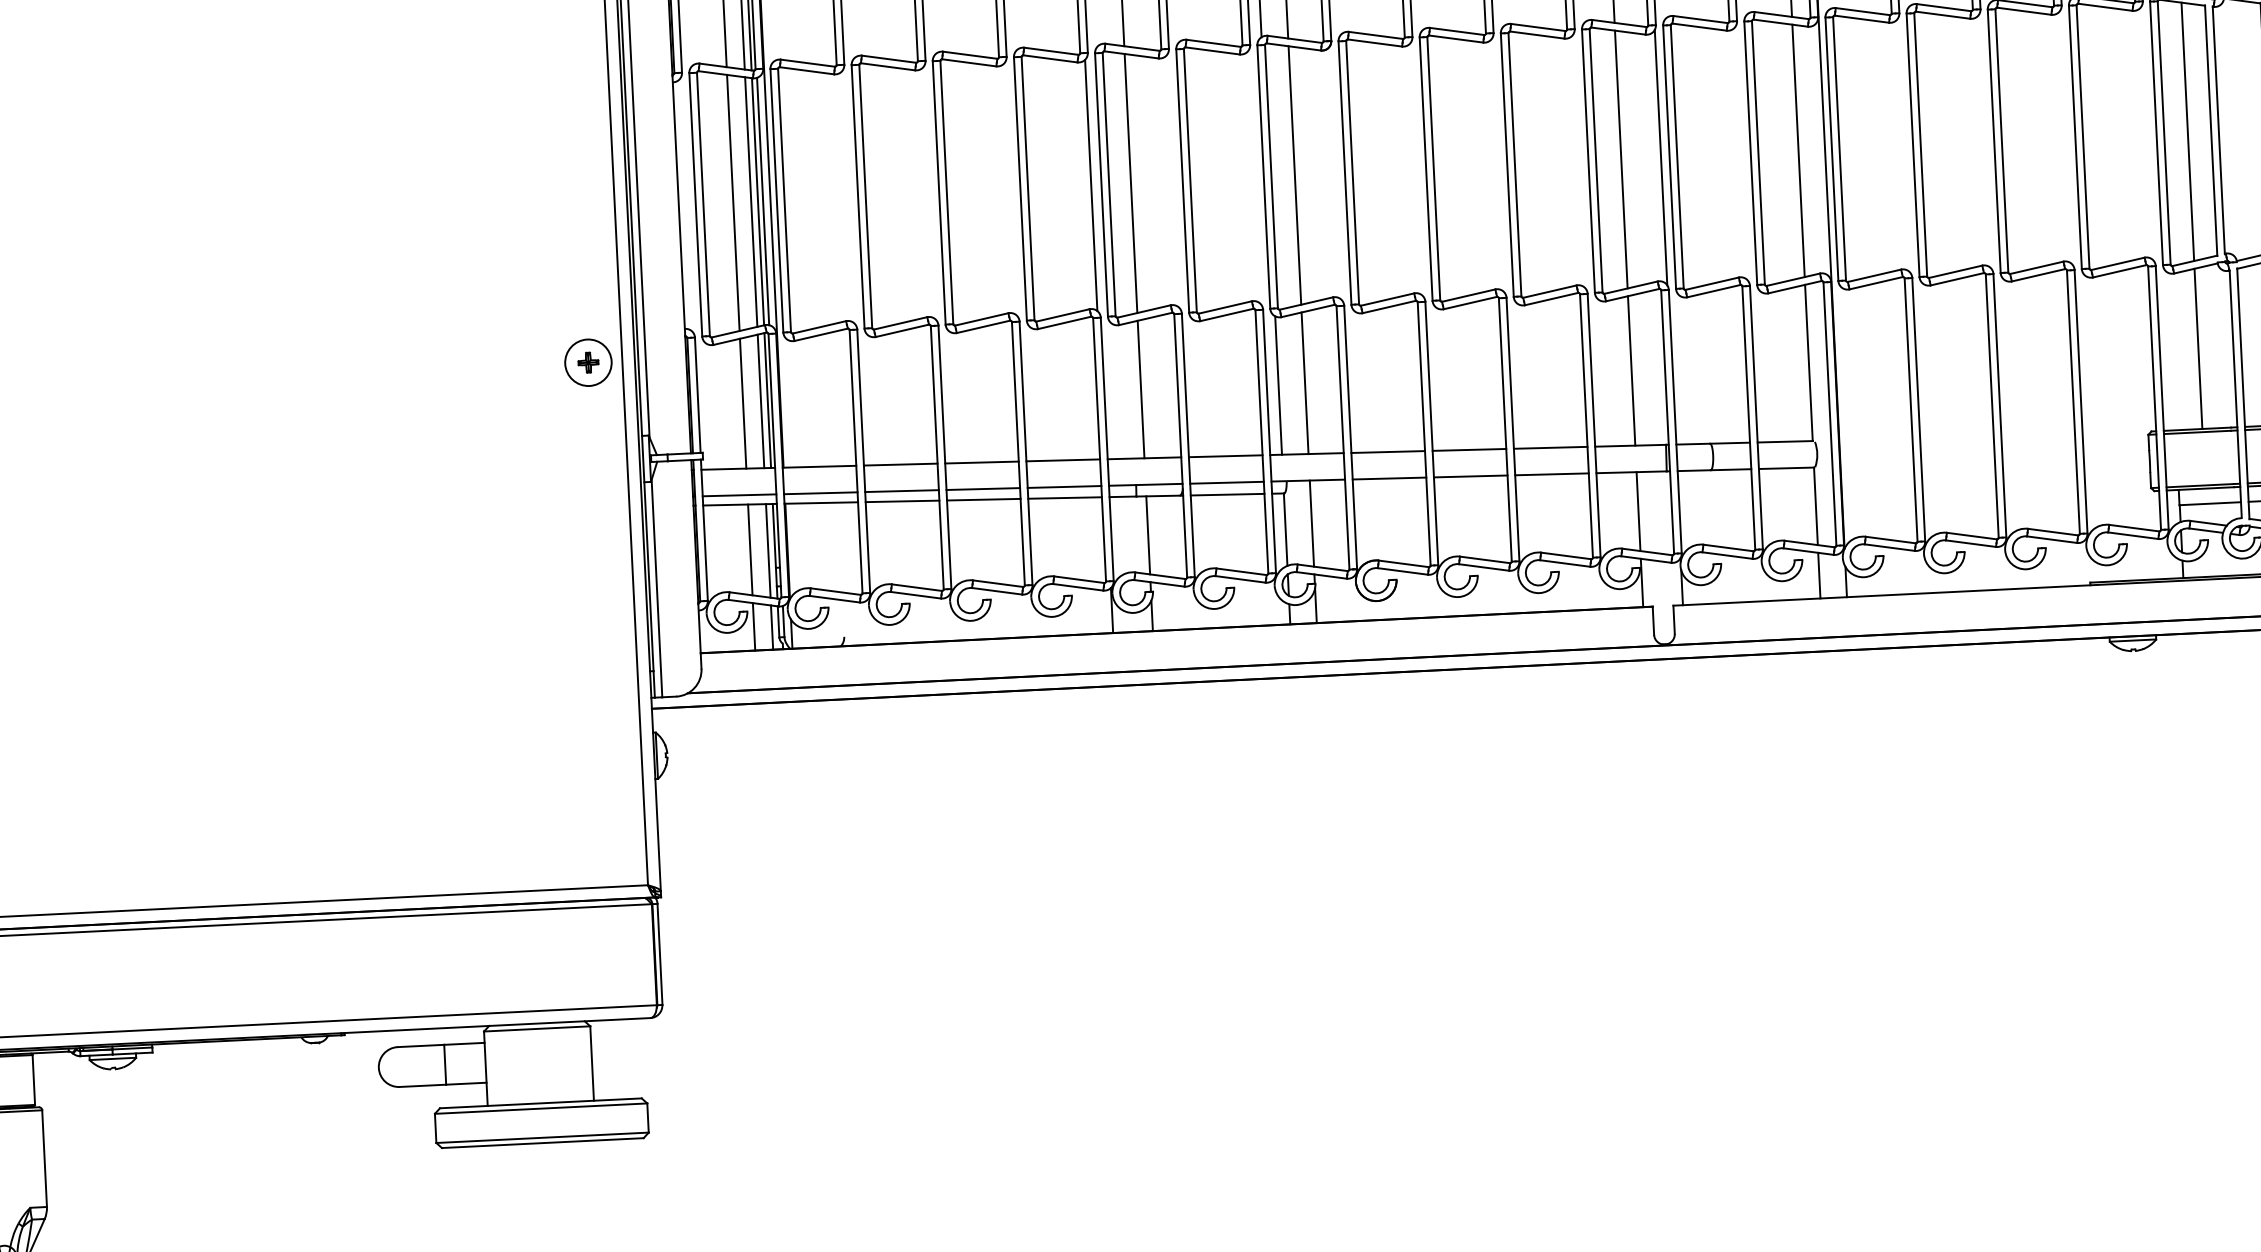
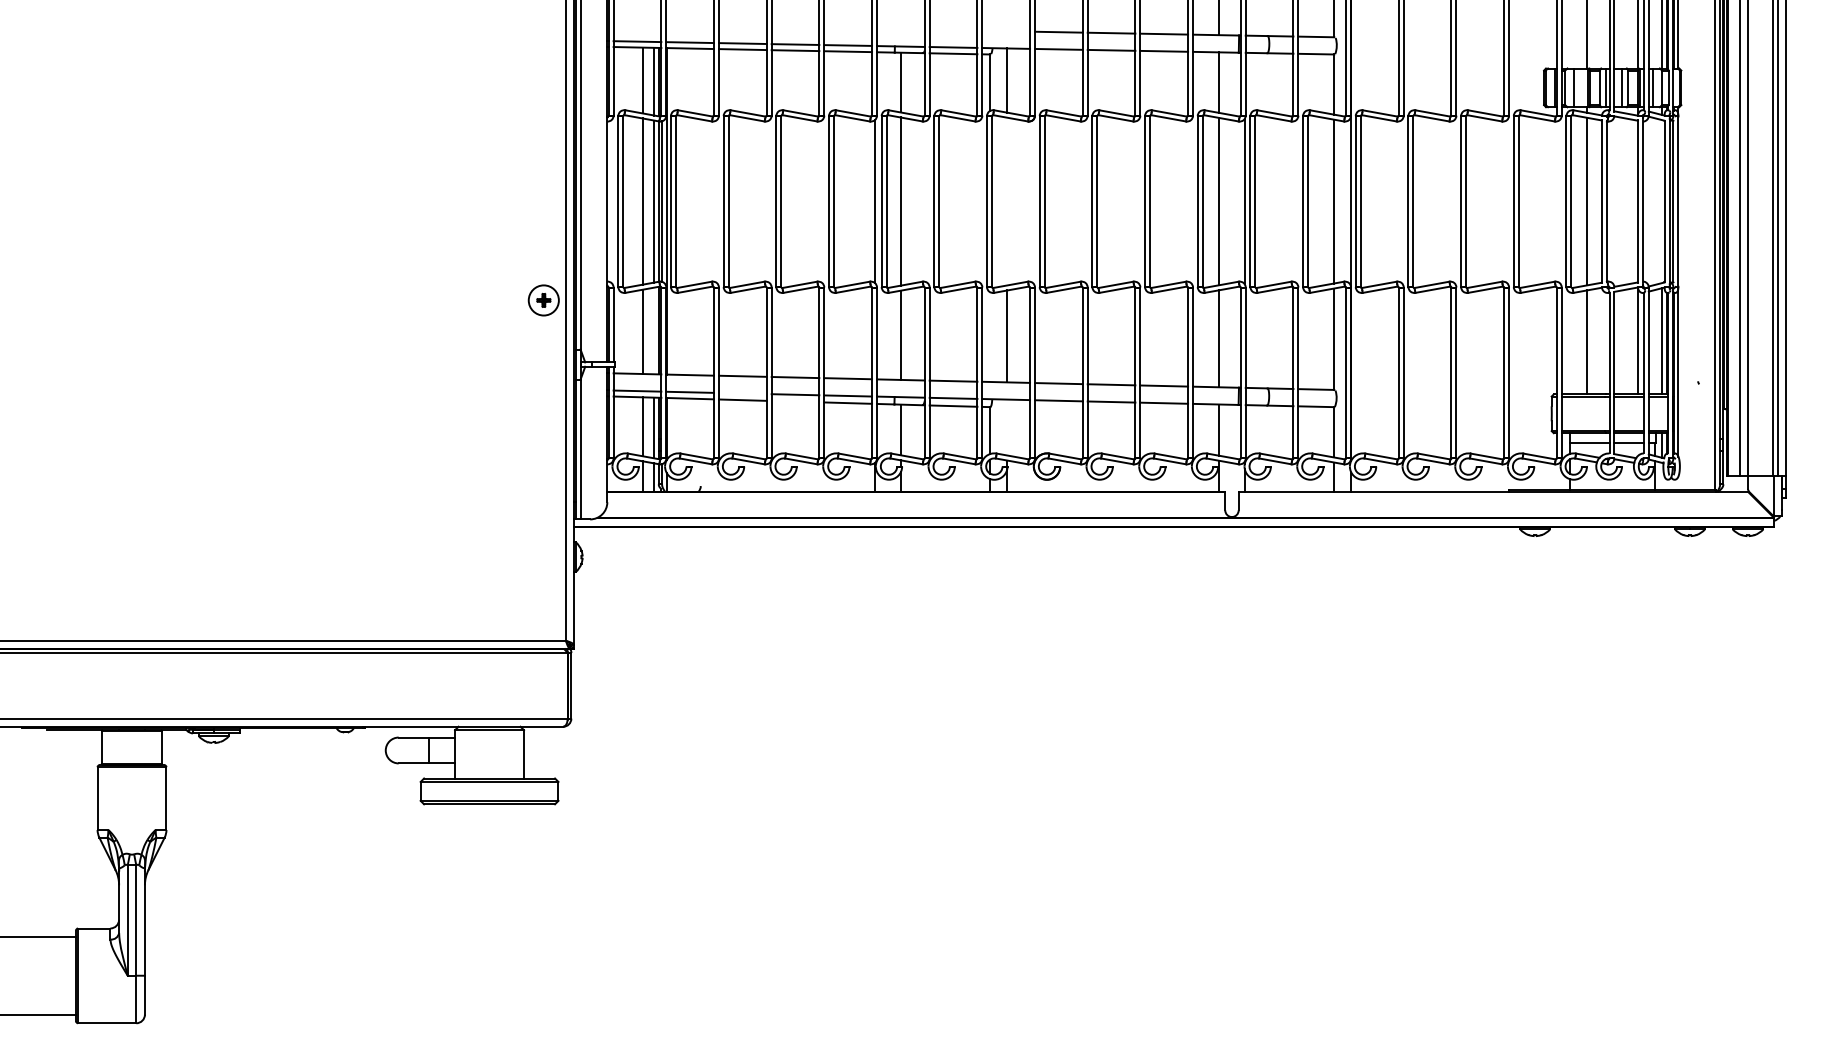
line: (1295, 175) -> (1007, 201), removed
line: (1279, 386) -> (990, 337), removed
line: (761, 400) -> (654, 330), removed
line: (901, 491) -> (742, 393), removed
line: (983, 499) -> (795, 401), removed
line: (1312, 523) -> (1007, 427), removed

